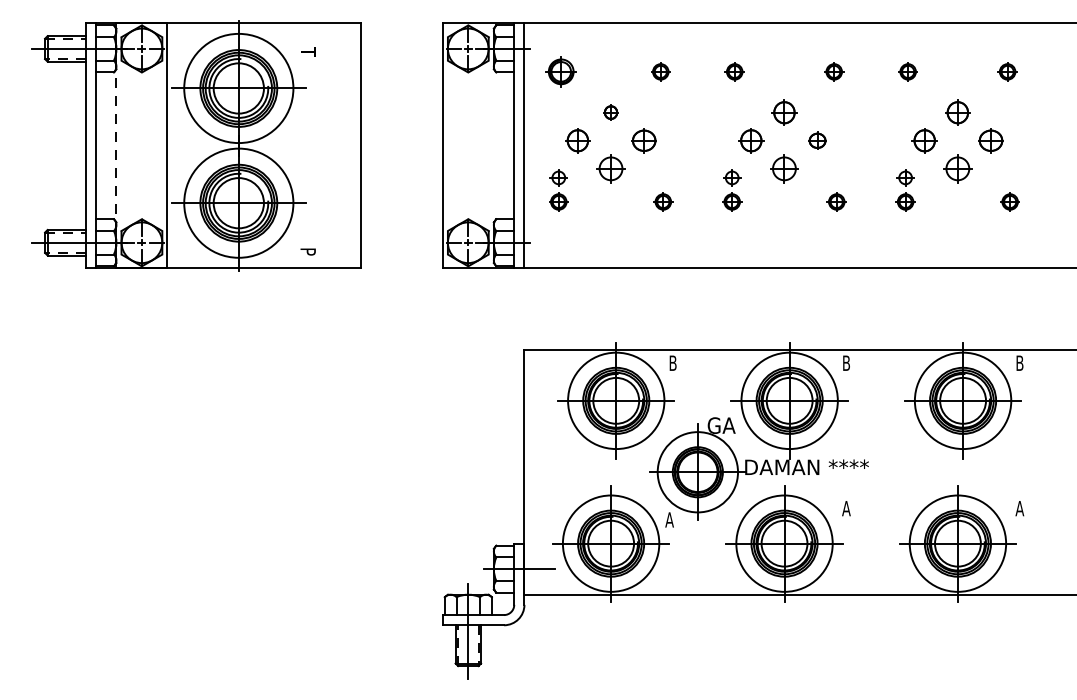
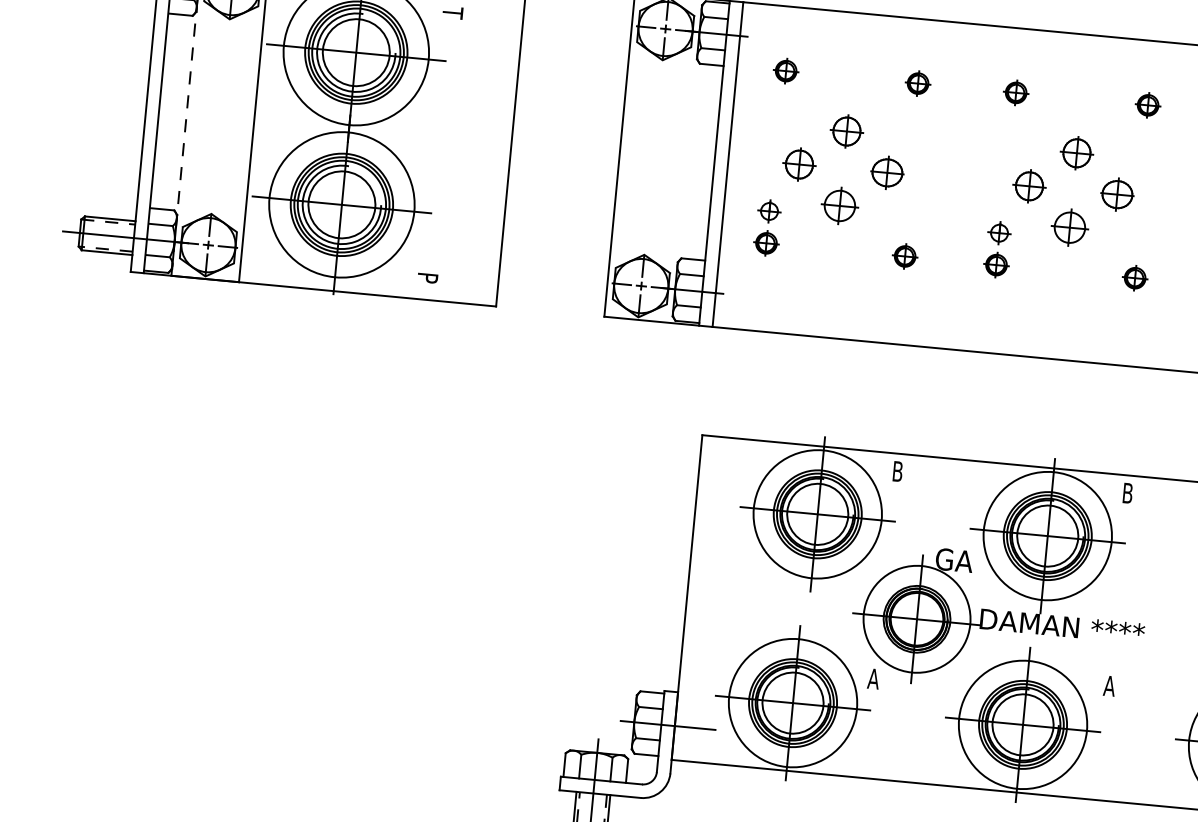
part: (561, 71) -> (786, 70), size x0.62
part: (610, 112) -> (846, 131), size x1.67
part: (817, 140) -> (1117, 194), size x1.43

